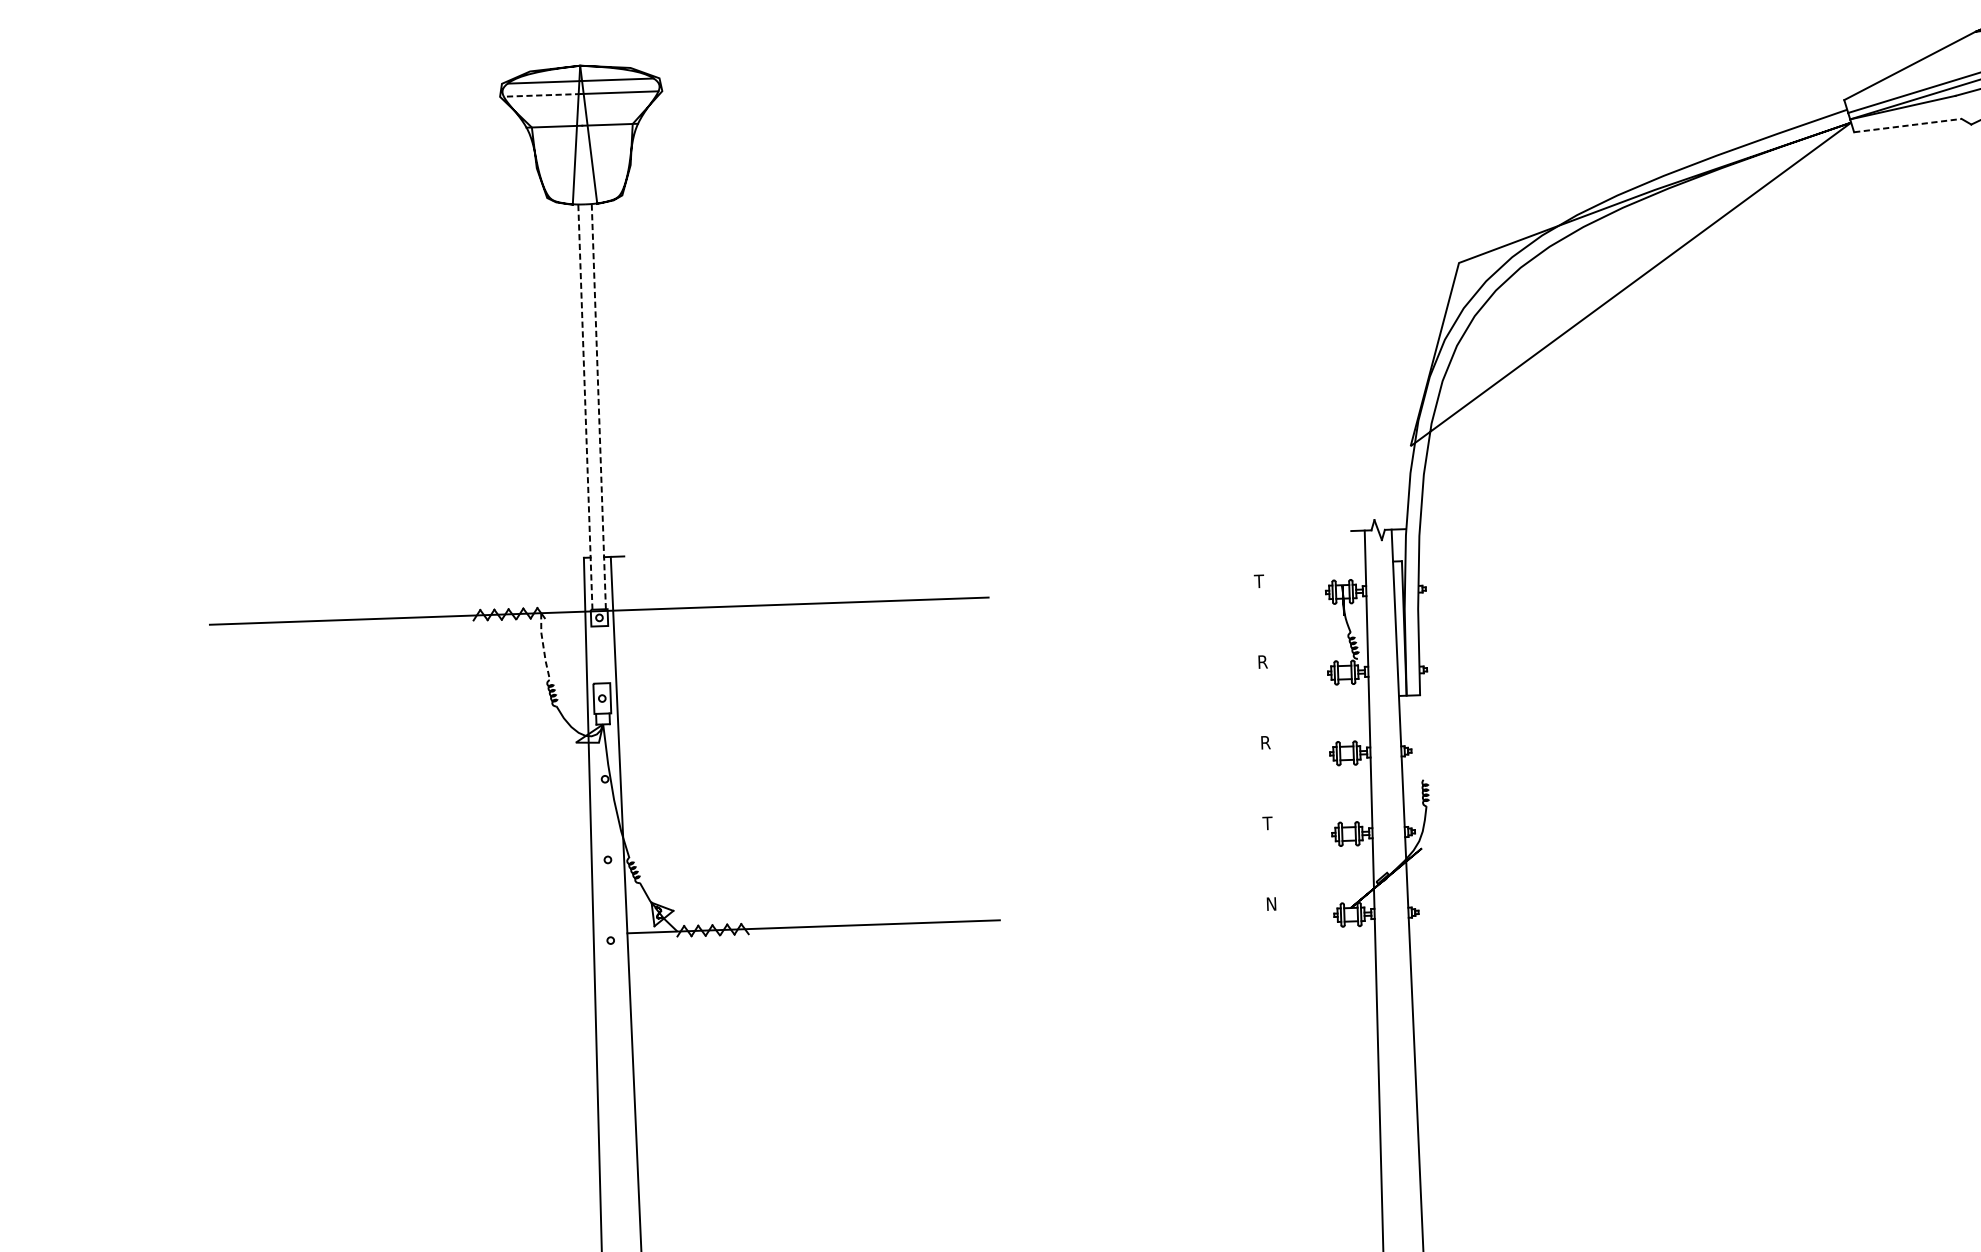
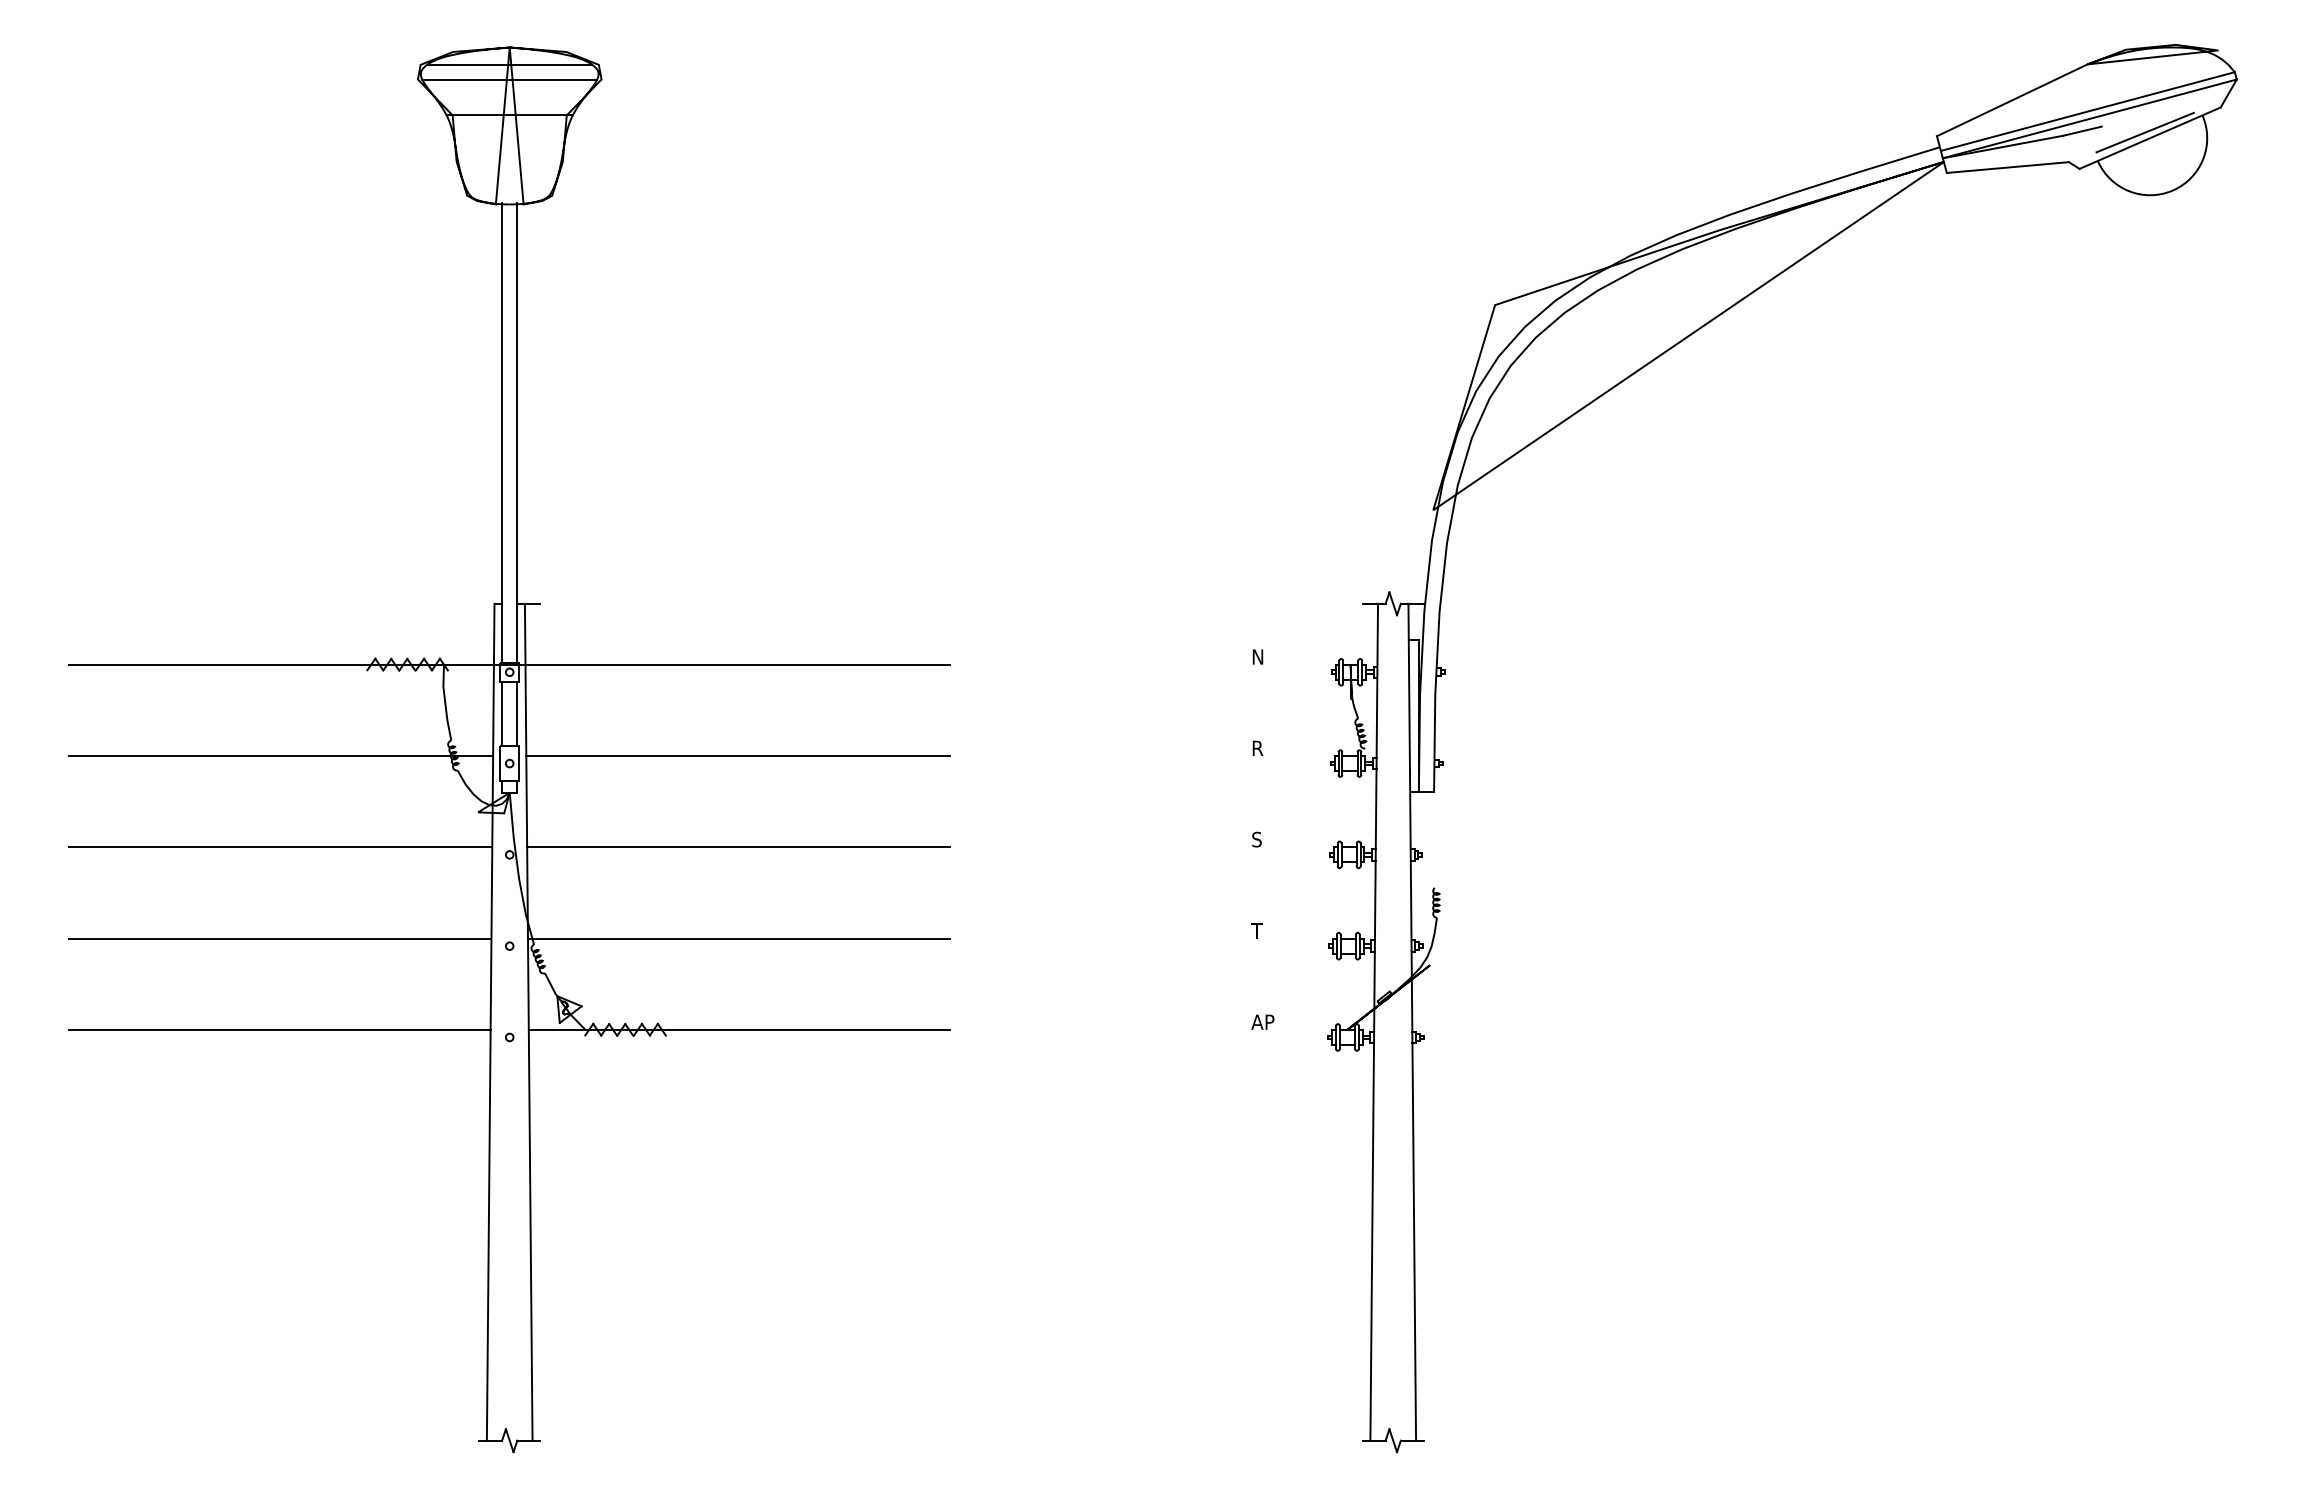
line: (542, 95) -> (465, 79), dashed -> solid
line: (1908, 125) -> (2008, 167), dashed -> solid
line: (598, 405) -> (517, 432), dashed -> solid
line: (585, 406) -> (502, 432), dashed -> solid
text: (1259, 580) -> (1257, 656), T -> N
line: (543, 647) -> (445, 703), dashed -> solid
line: (594, 654) -> (502, 713), added
line: (607, 654) -> (517, 713), added
line: (804, 684) -> (738, 755), added
line: (400, 698) -> (281, 755), added
text: (1265, 742) -> (1257, 839), R -> S
line: (807, 765) -> (738, 847), added
line: (402, 779) -> (280, 847), added
line: (809, 846) -> (738, 938), added
line: (405, 860) -> (280, 938), added
text: (1275, 903) -> (1262, 1021), N -> AP
line: (407, 940) -> (279, 1029), added

